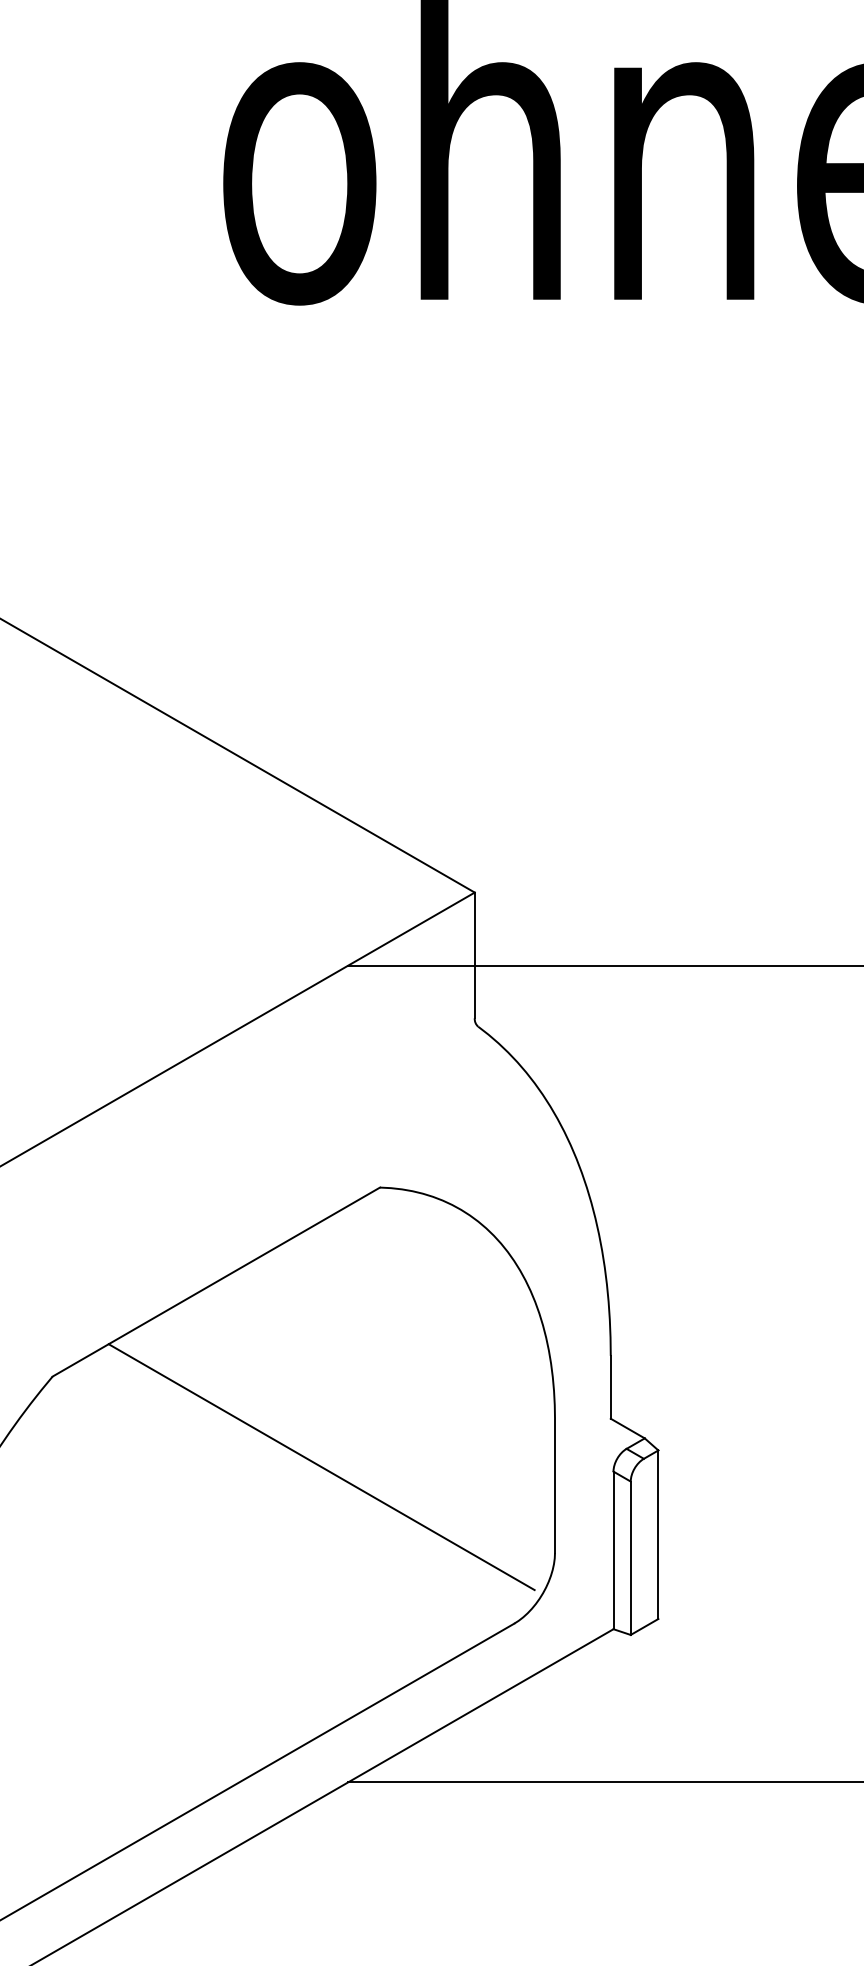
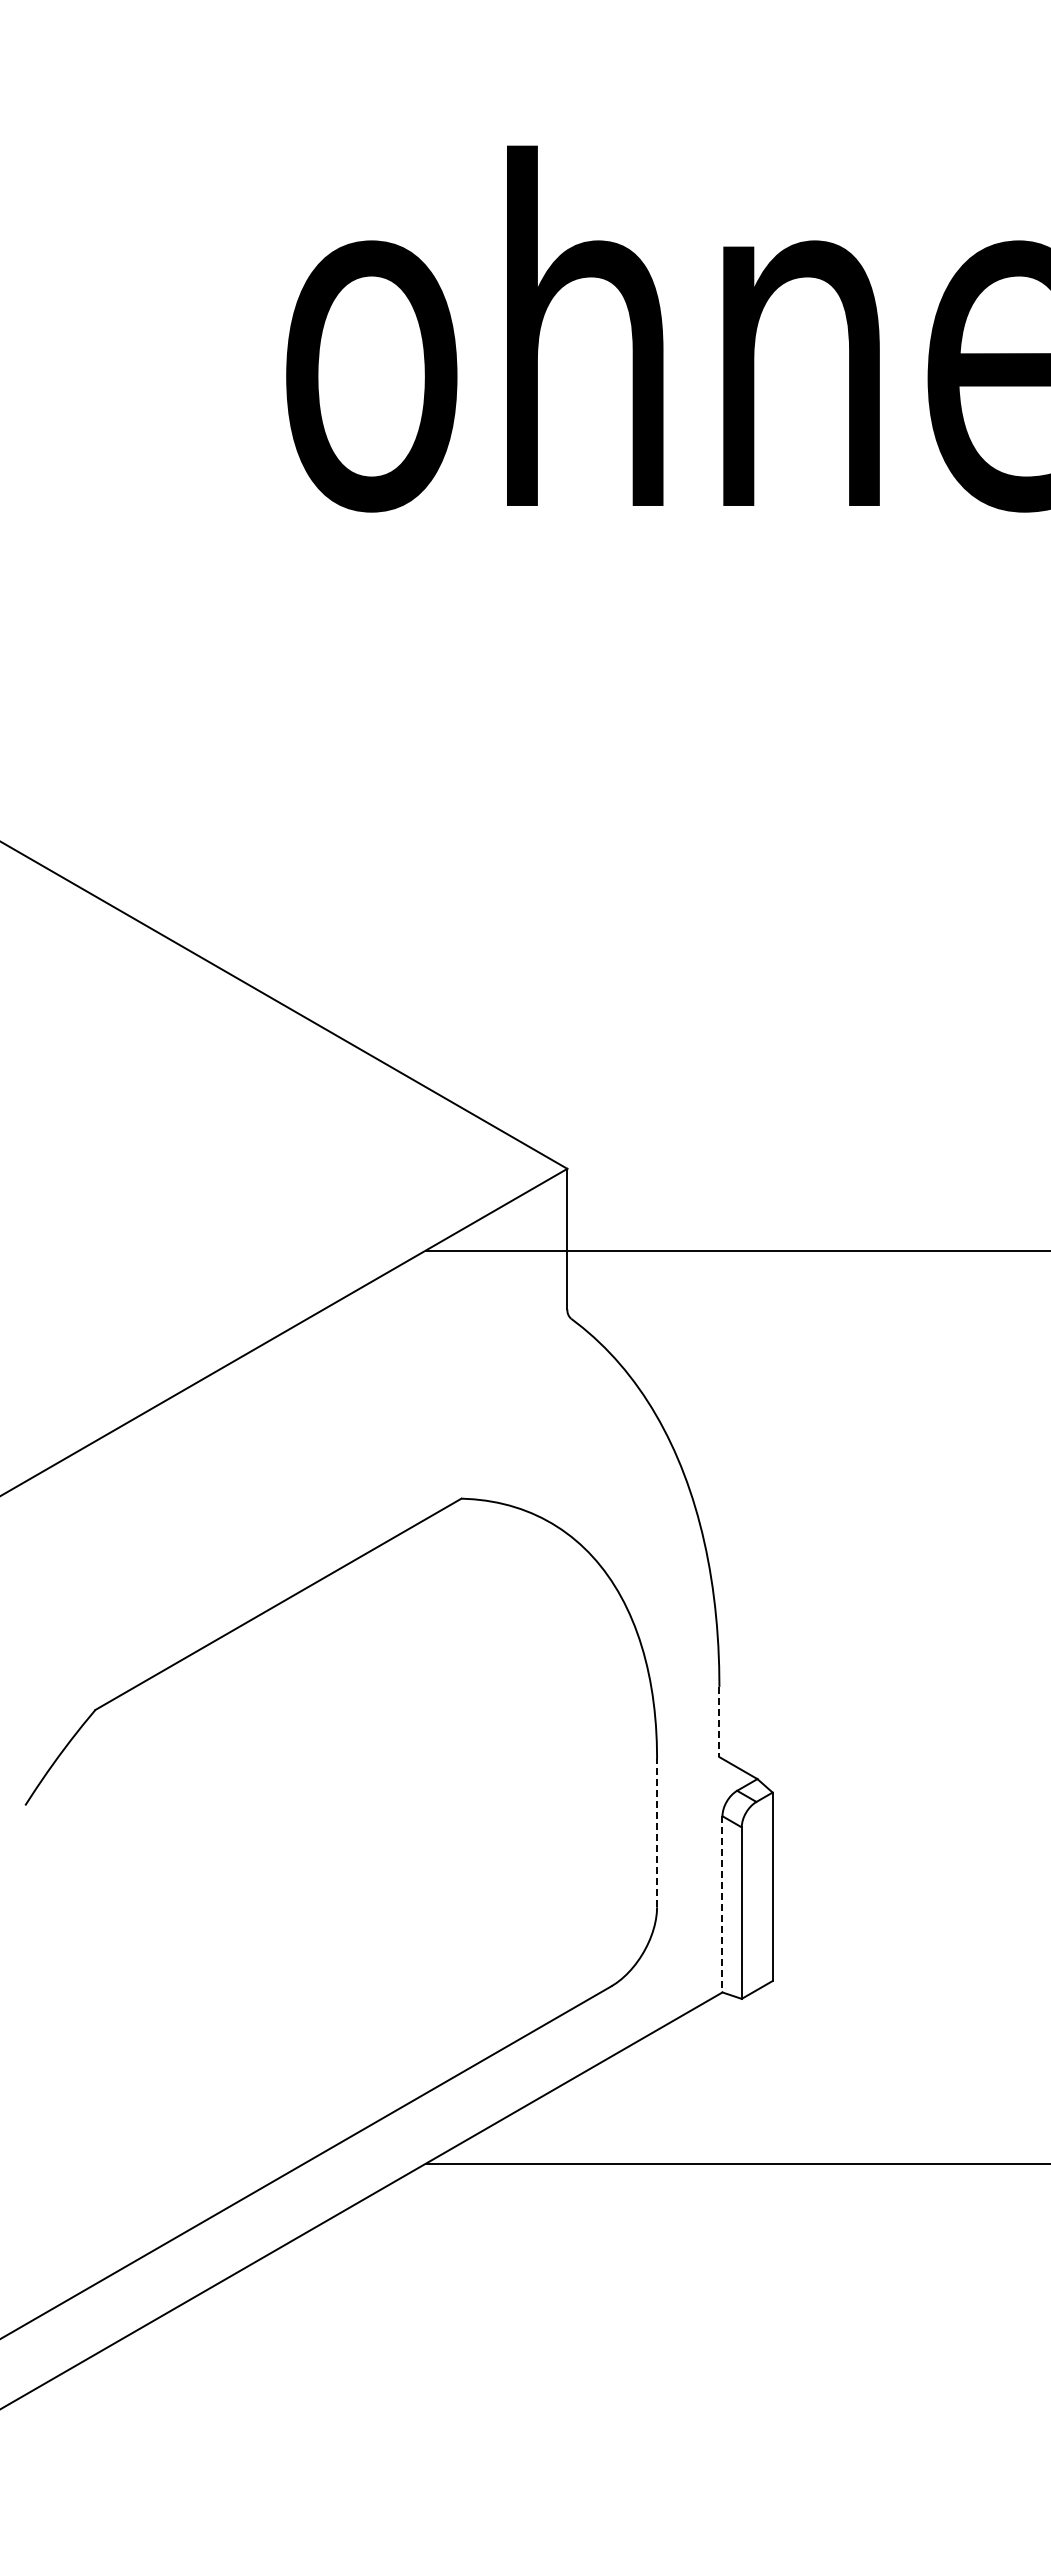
line: (610, 1387) -> (719, 1722), solid -> dashed
line: (321, 1466) -> (396, 1810), removed
line: (555, 1486) -> (657, 1832), solid -> dashed
line: (613, 1550) -> (722, 1904), solid -> dashed

